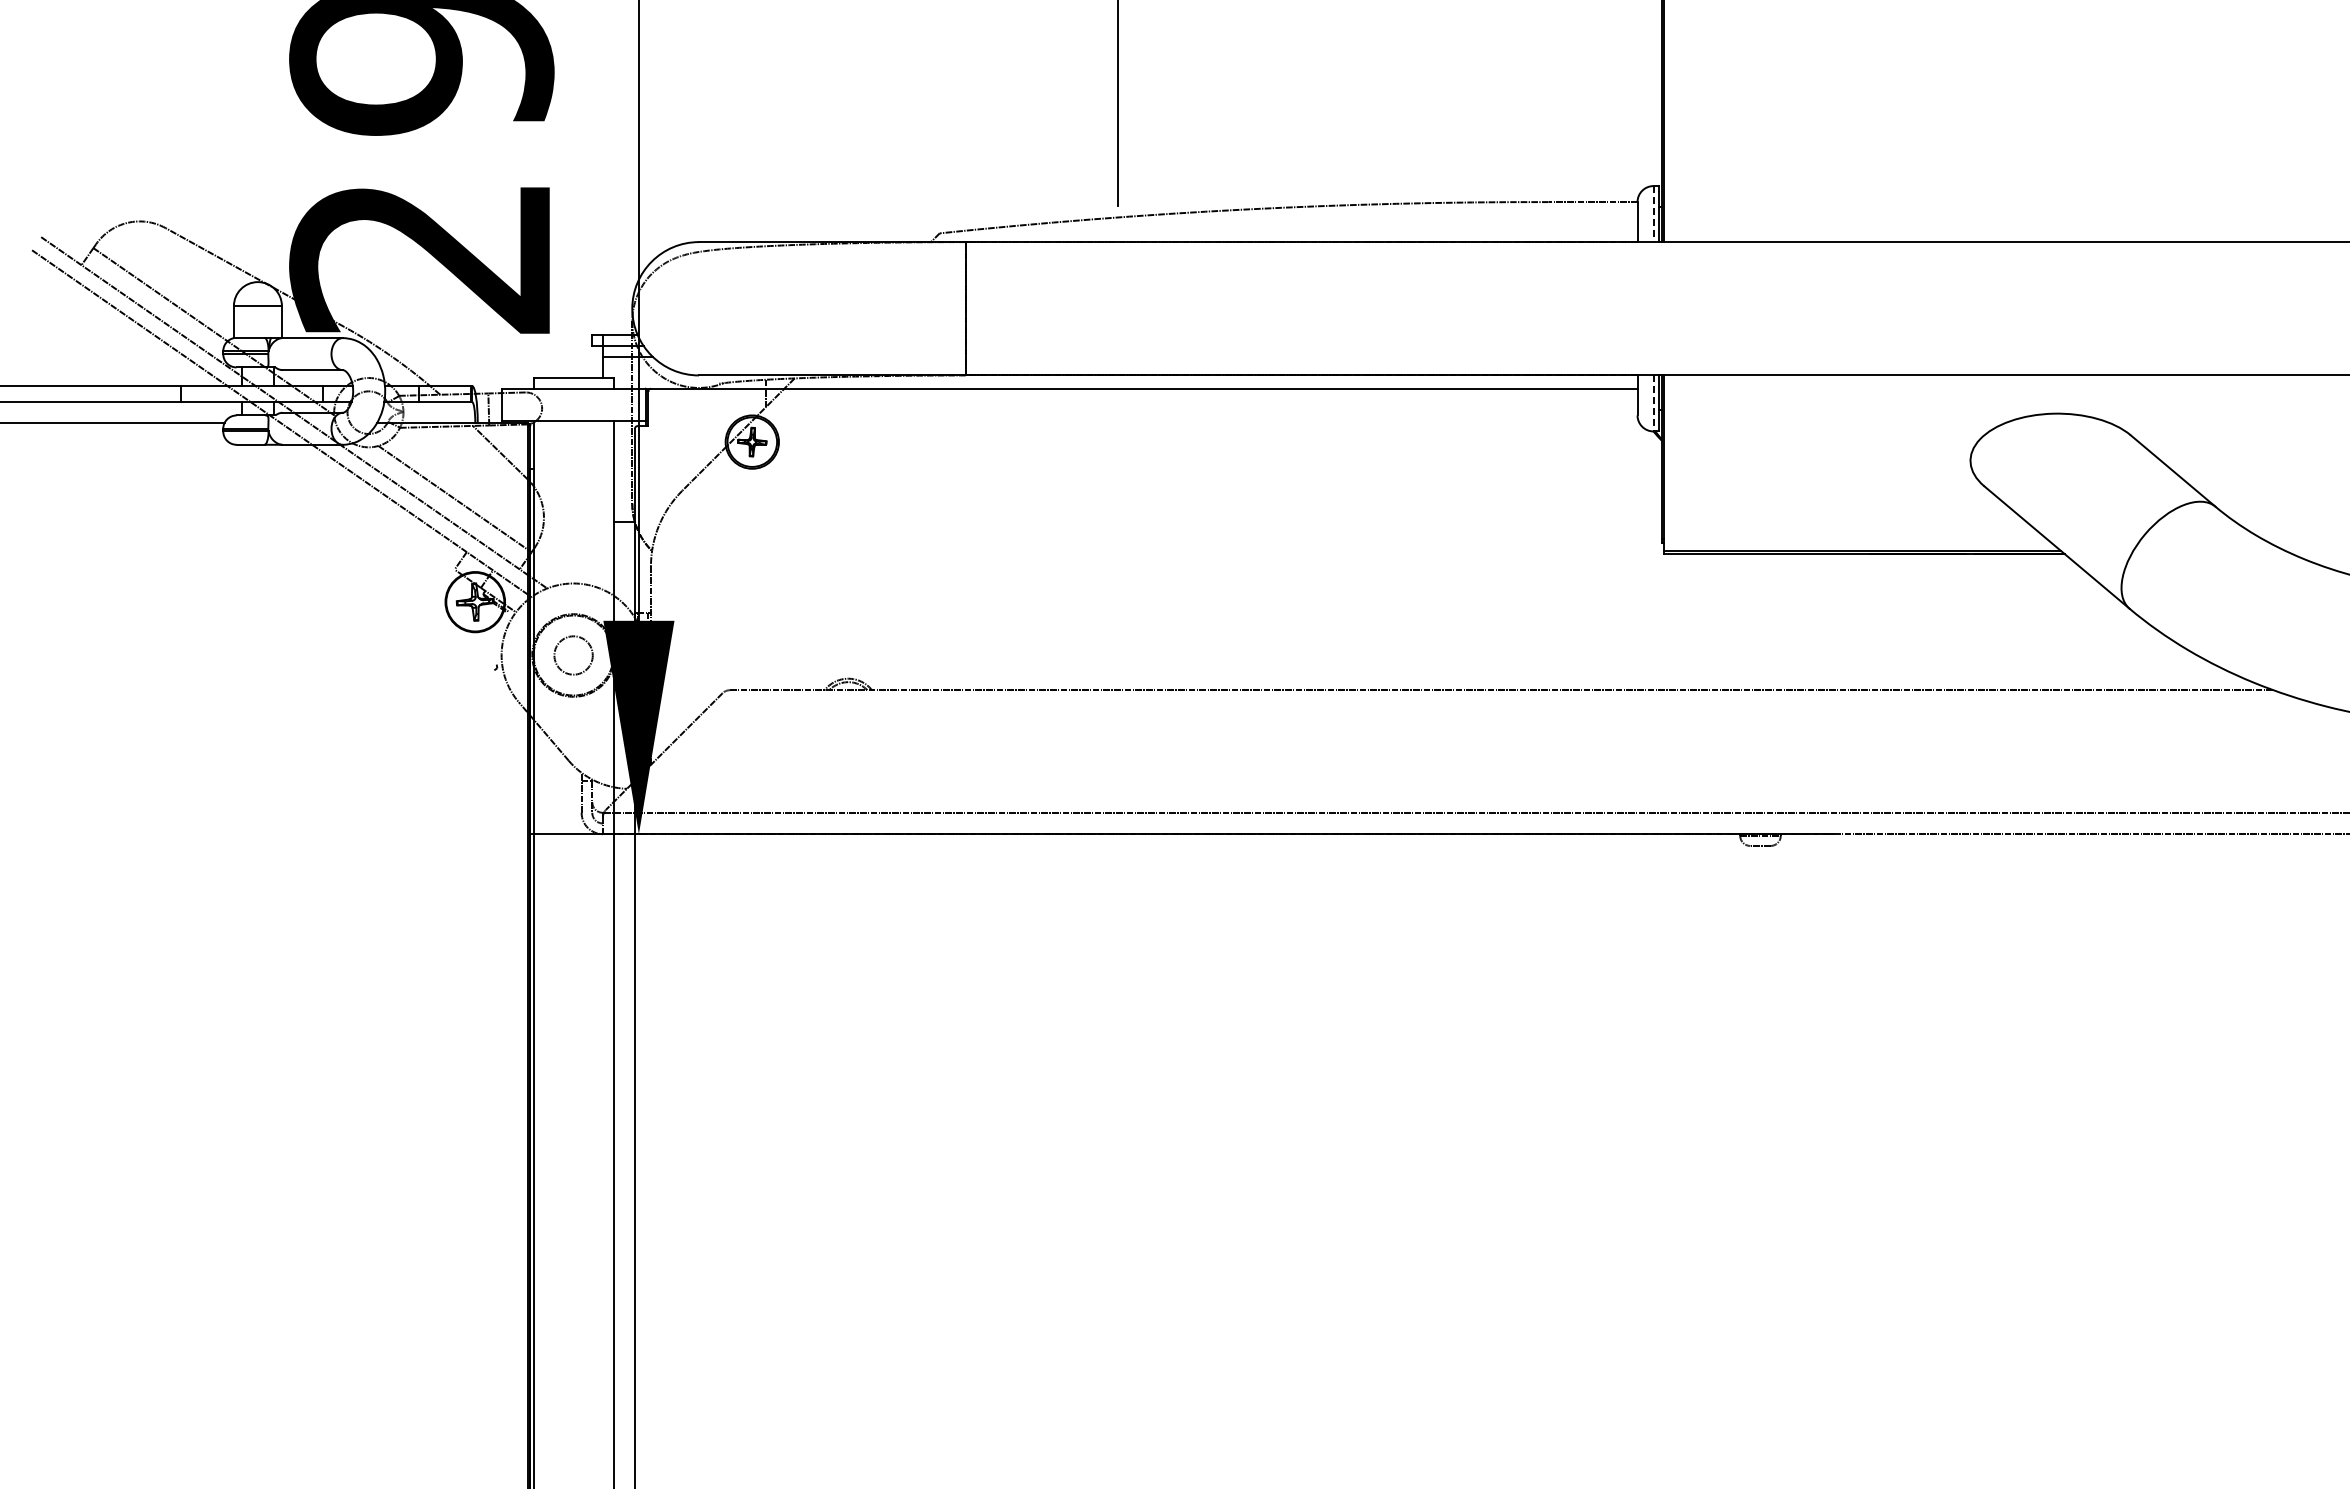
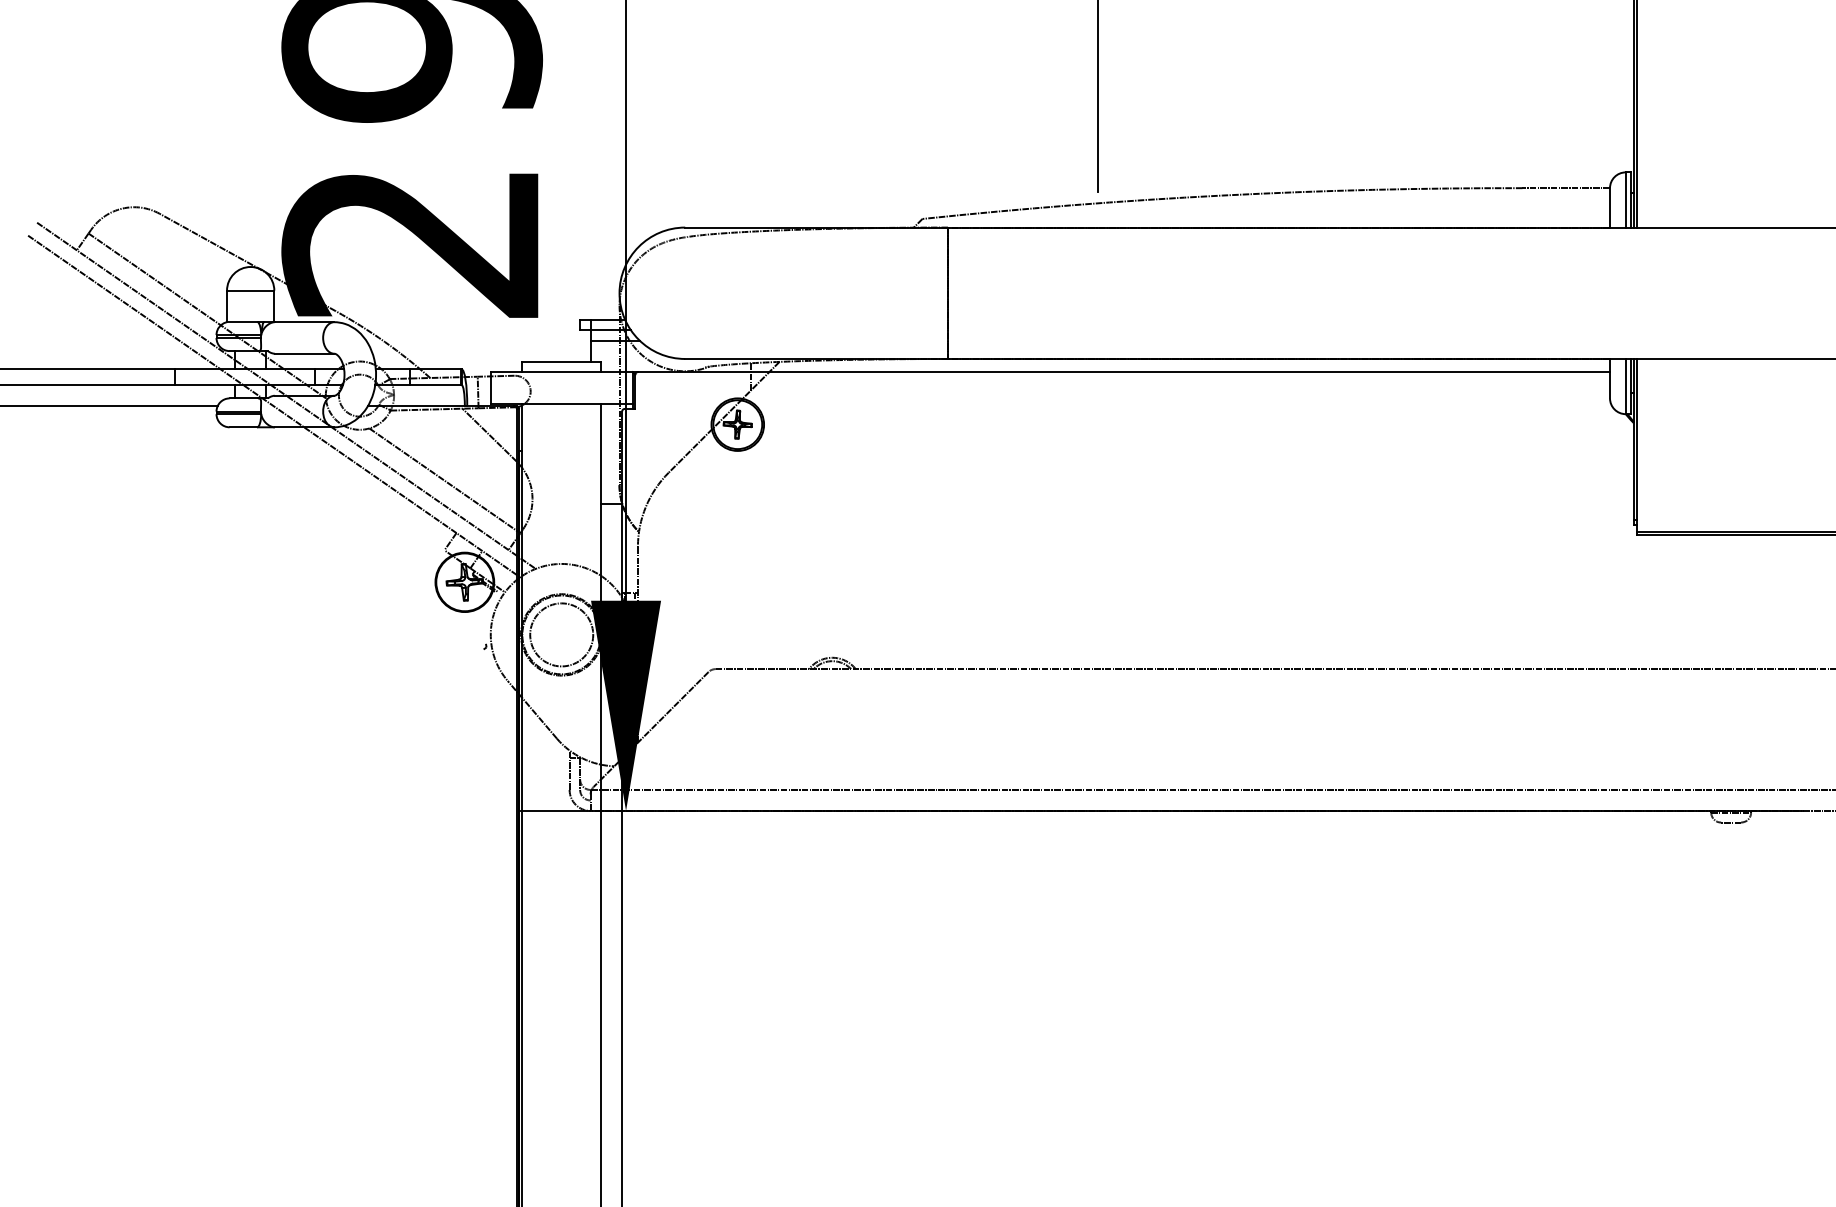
line: (1653, 214) -> (1625, 200), dashed -> solid
line: (1653, 403) -> (1625, 386), dashed -> solid
circle: (573, 655) -> (561, 634), size x1.67

